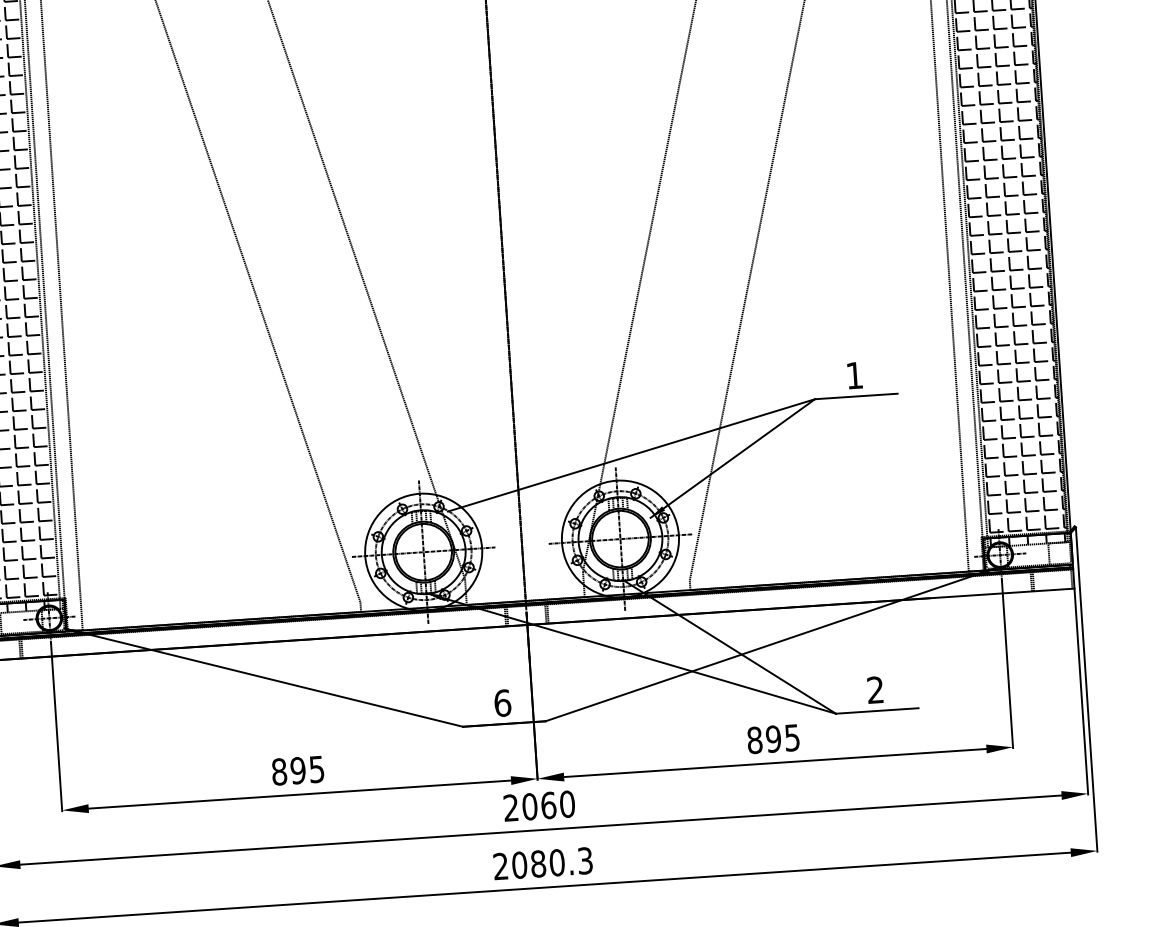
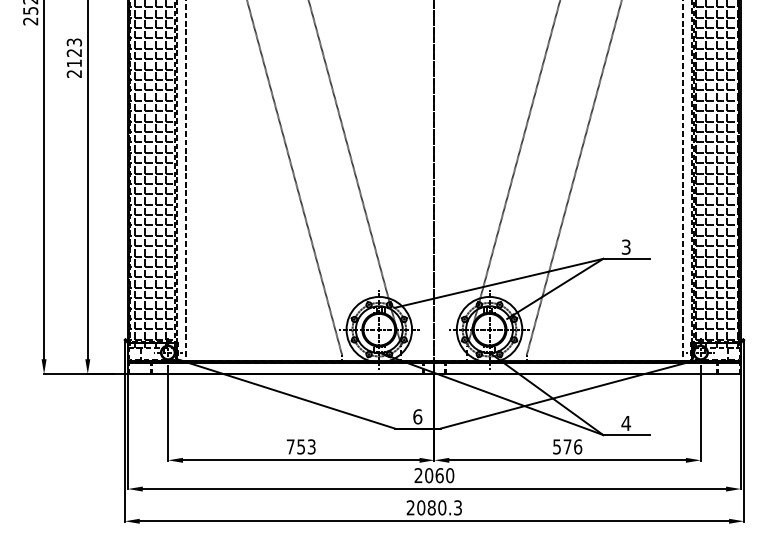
text: (853, 374) -> (625, 246), 1 -> 3
text: (875, 688) -> (626, 422), 2 -> 4
text: (773, 738) -> (567, 446), 895 -> 576
text: (296, 770) -> (300, 446), 895 -> 753

